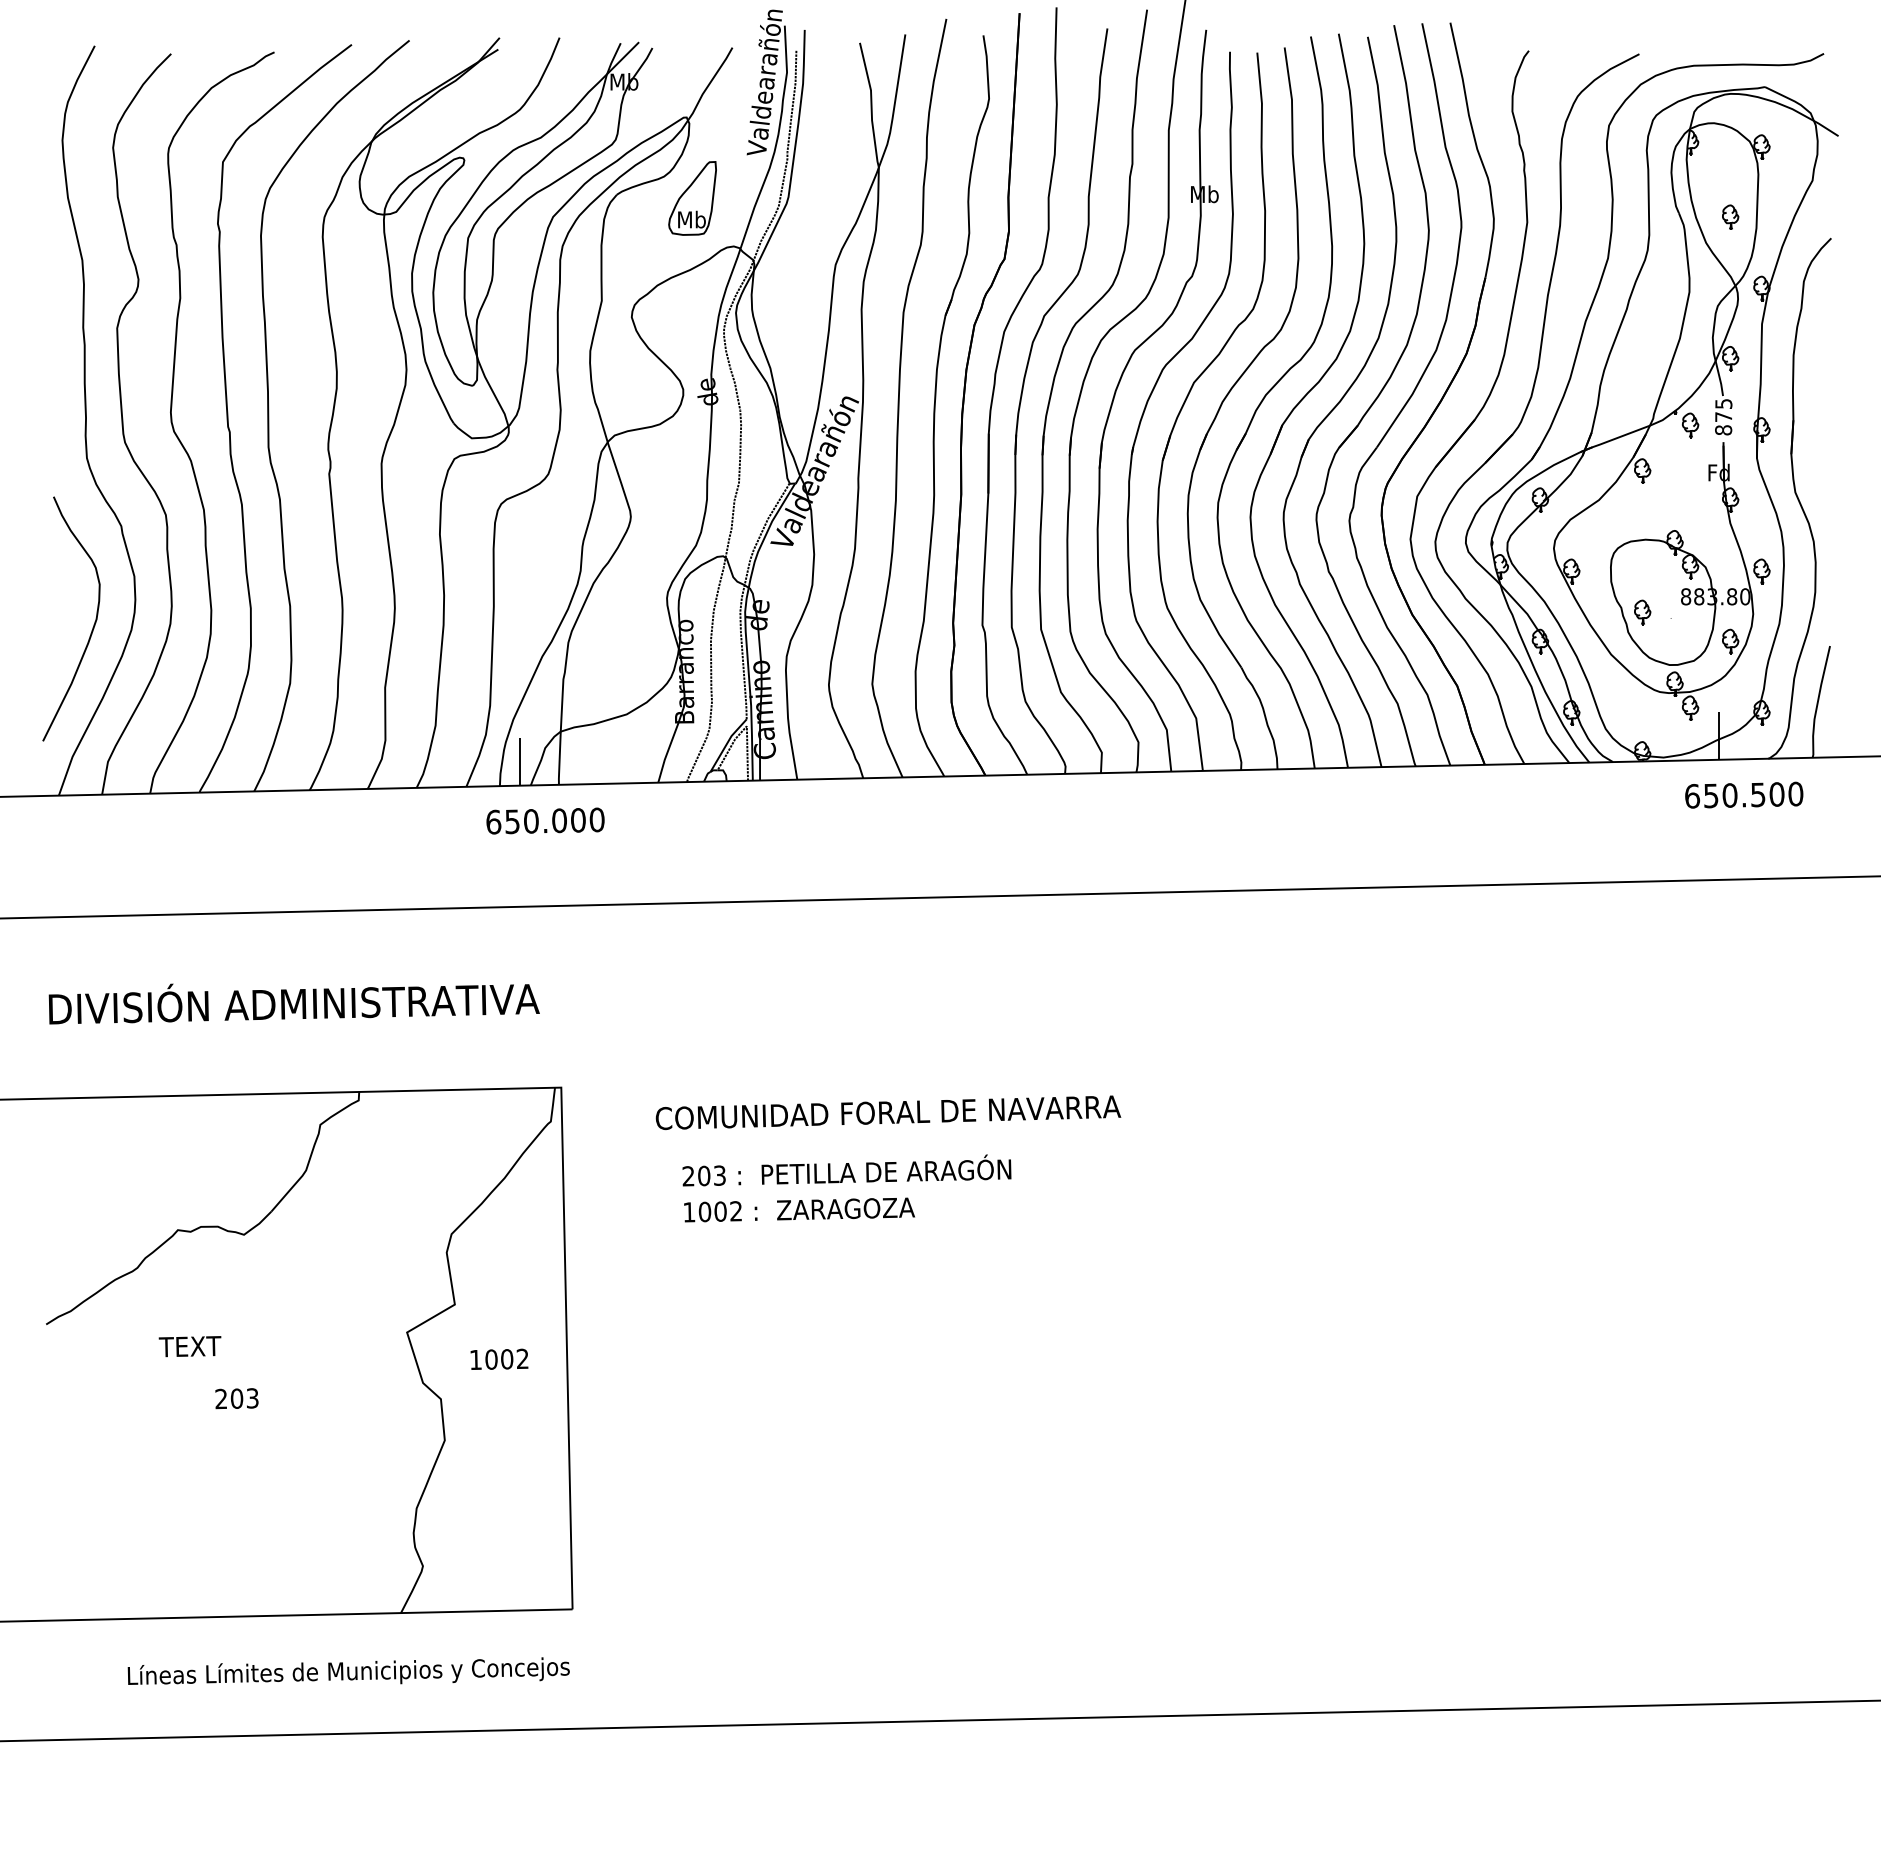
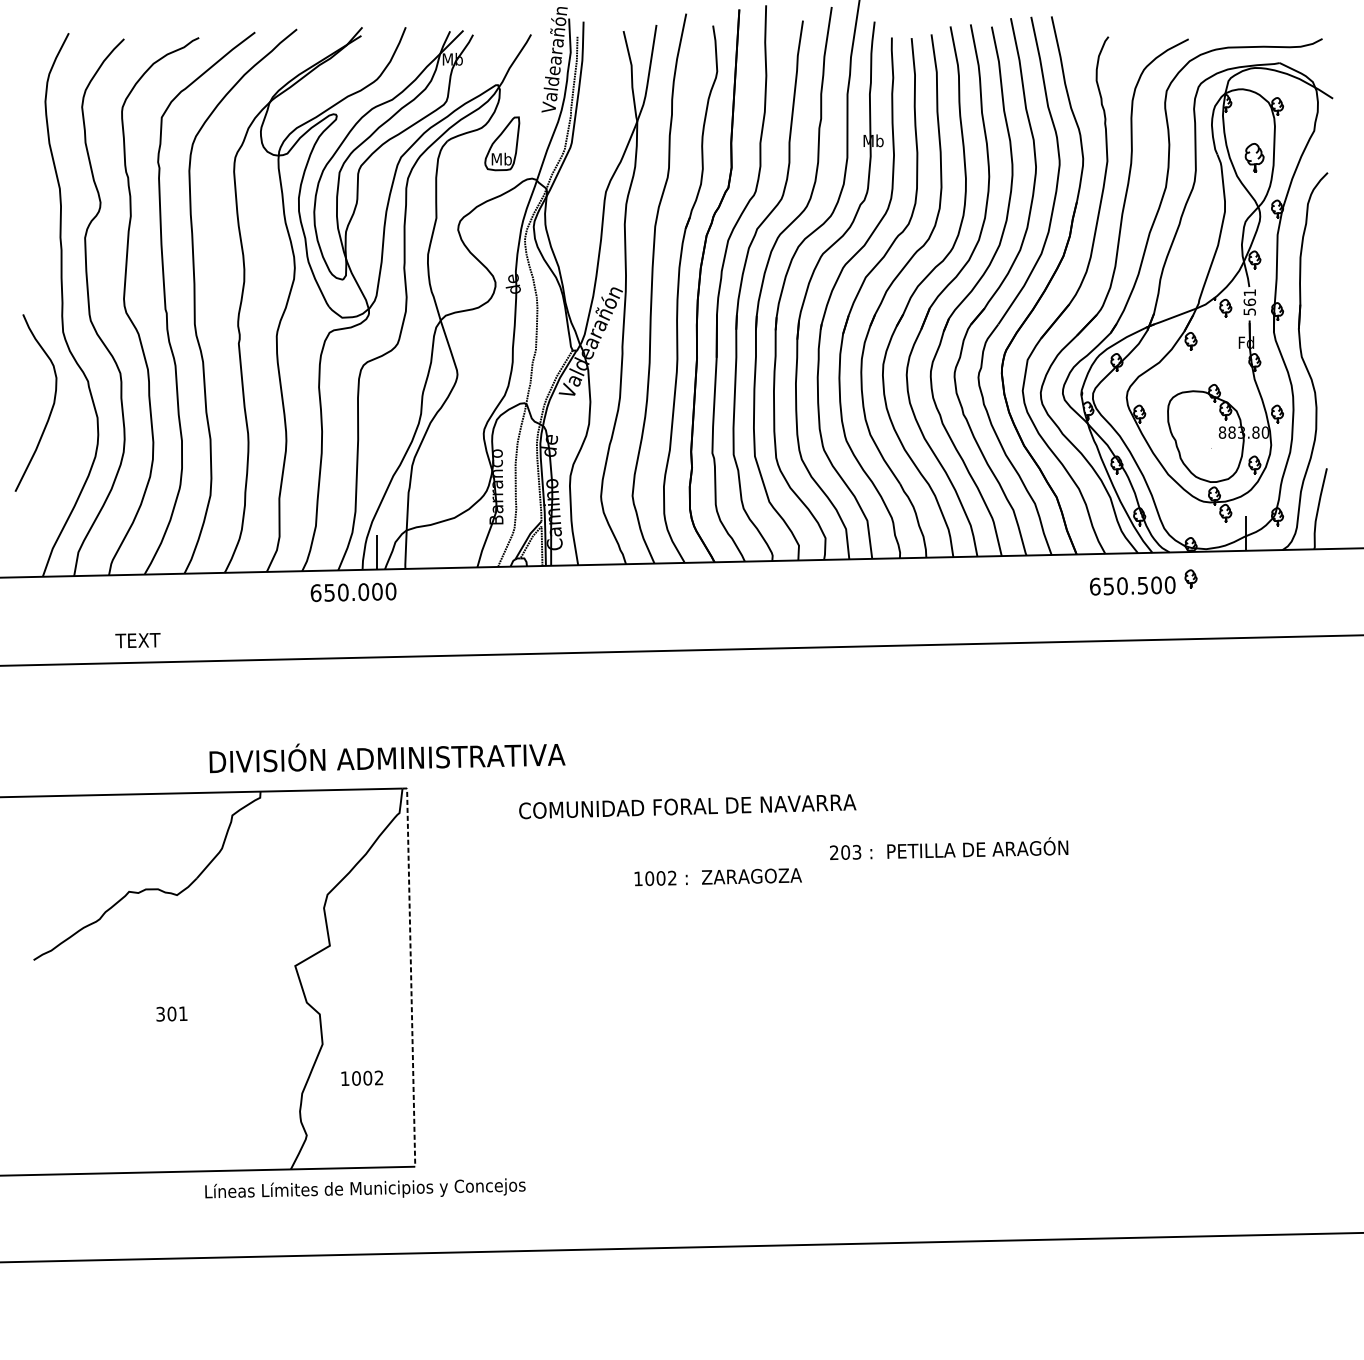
part: (1730, 216) -> (1254, 156), size x1.6
text: (1723, 417) -> (1249, 302), 875 -> 561
part: (1642, 612) -> (1190, 578), moved
curve: (93, 624) -> (51, 407), moved
text: (1744, 794) -> (1132, 585), moved
text: (545, 820) -> (353, 591), moved
text: (293, 1003) -> (386, 757), moved
text: (888, 1112) -> (687, 806), moved
text: (846, 1170) -> (948, 848), moved
text: (799, 1209) -> (718, 876), moved
line: (566, 1344) -> (410, 974), solid -> dashed
text: (189, 1346) -> (137, 640), moved
text: (499, 1358) -> (362, 1077), moved
text: (236, 1398) -> (171, 1013), 203 -> 301
text: (348, 1670) -> (365, 1187), moved

